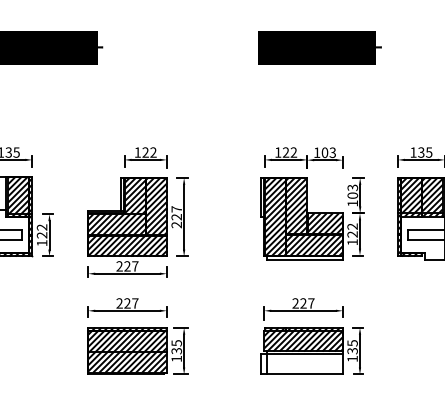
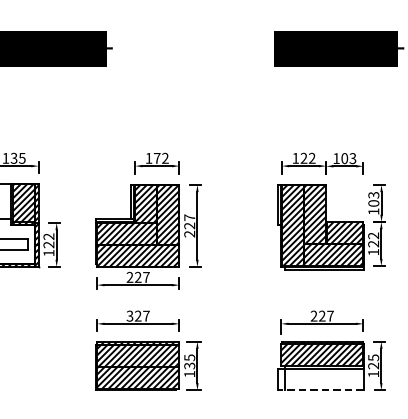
text: (145, 152) -> (157, 158), 122 -> 172
text: (119, 303) -> (129, 316), 227 -> 327
text: (352, 351) -> (373, 366), 135 -> 125
line: (301, 374) -> (320, 390), solid -> dashed

